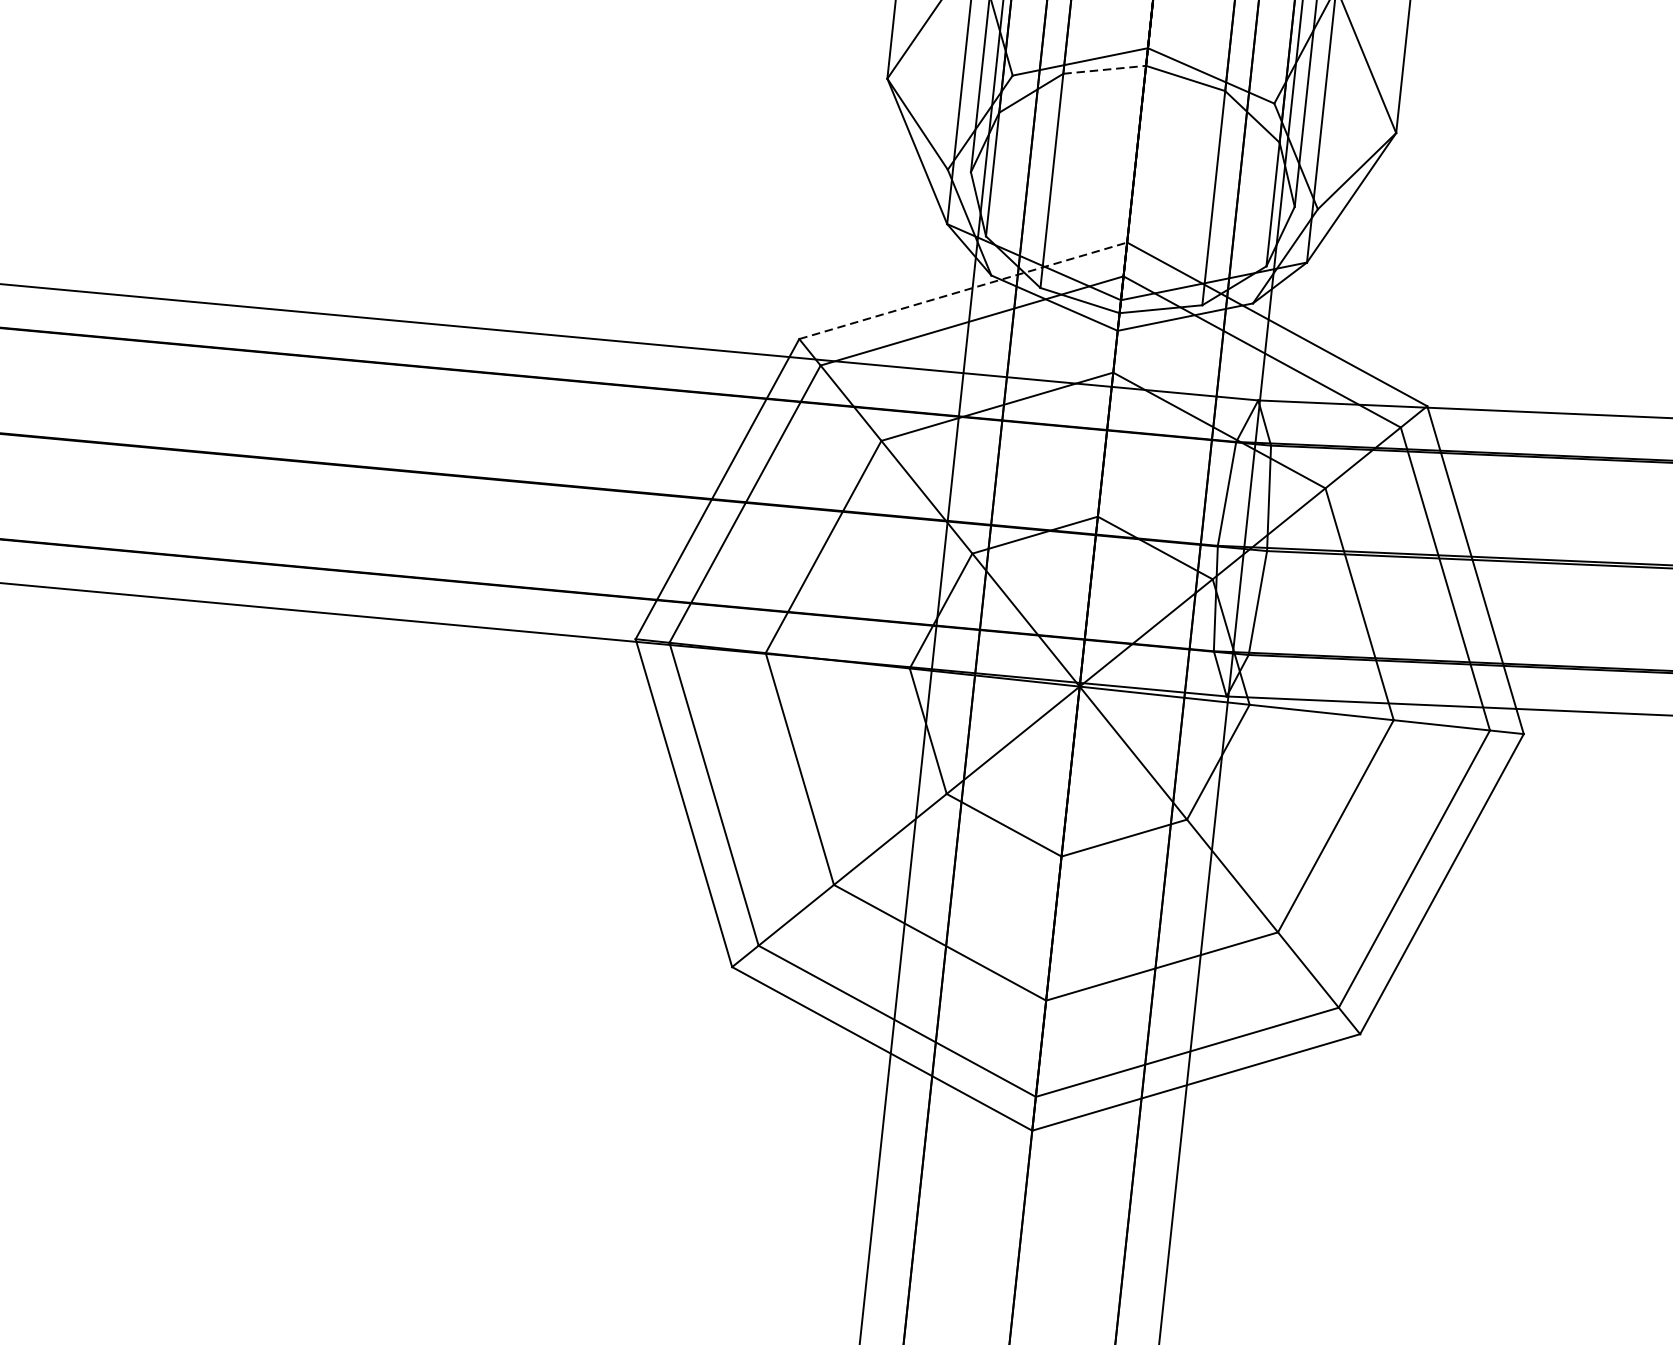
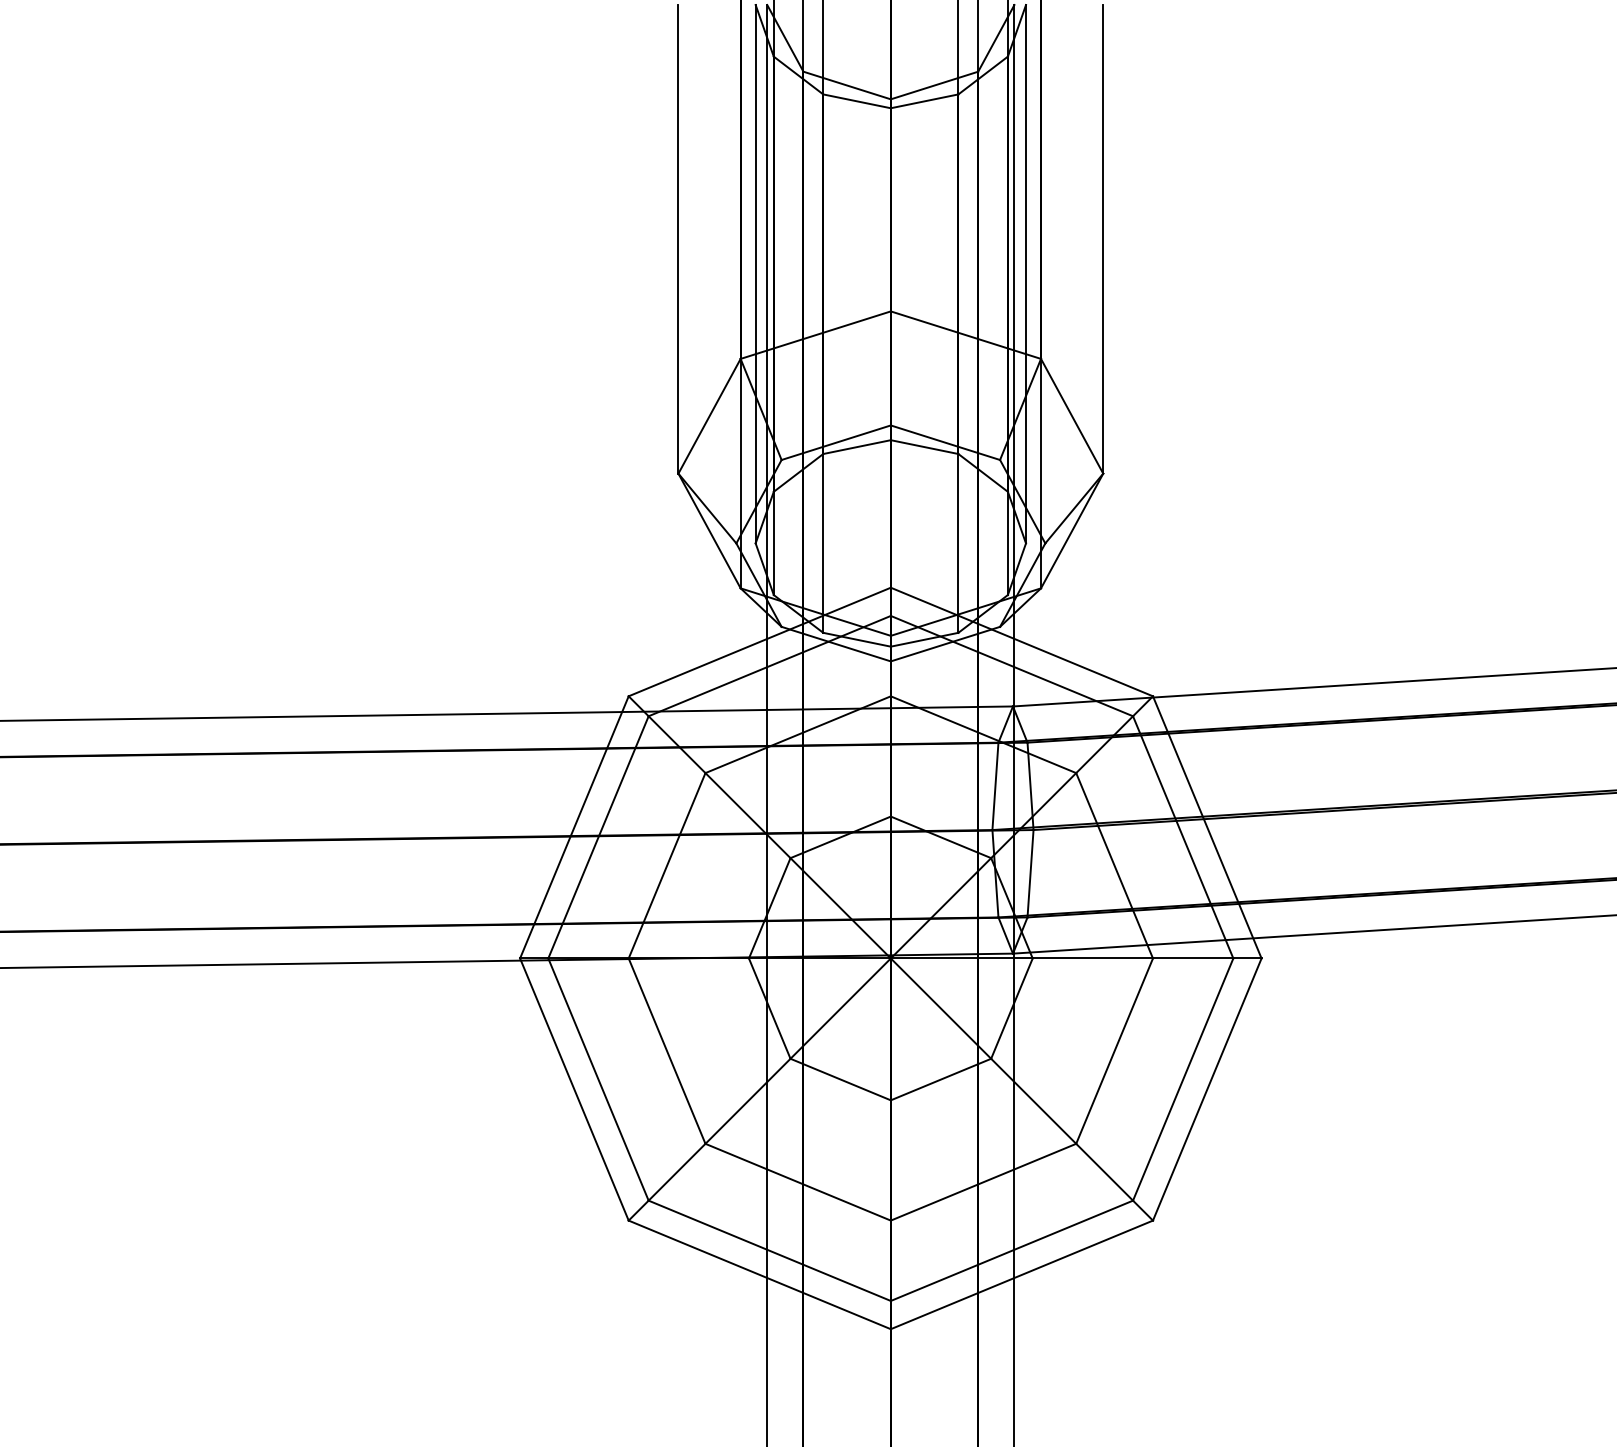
line: (1105, 70) -> (857, 447), dashed -> solid
line: (962, 291) -> (759, 642), dashed -> solid

